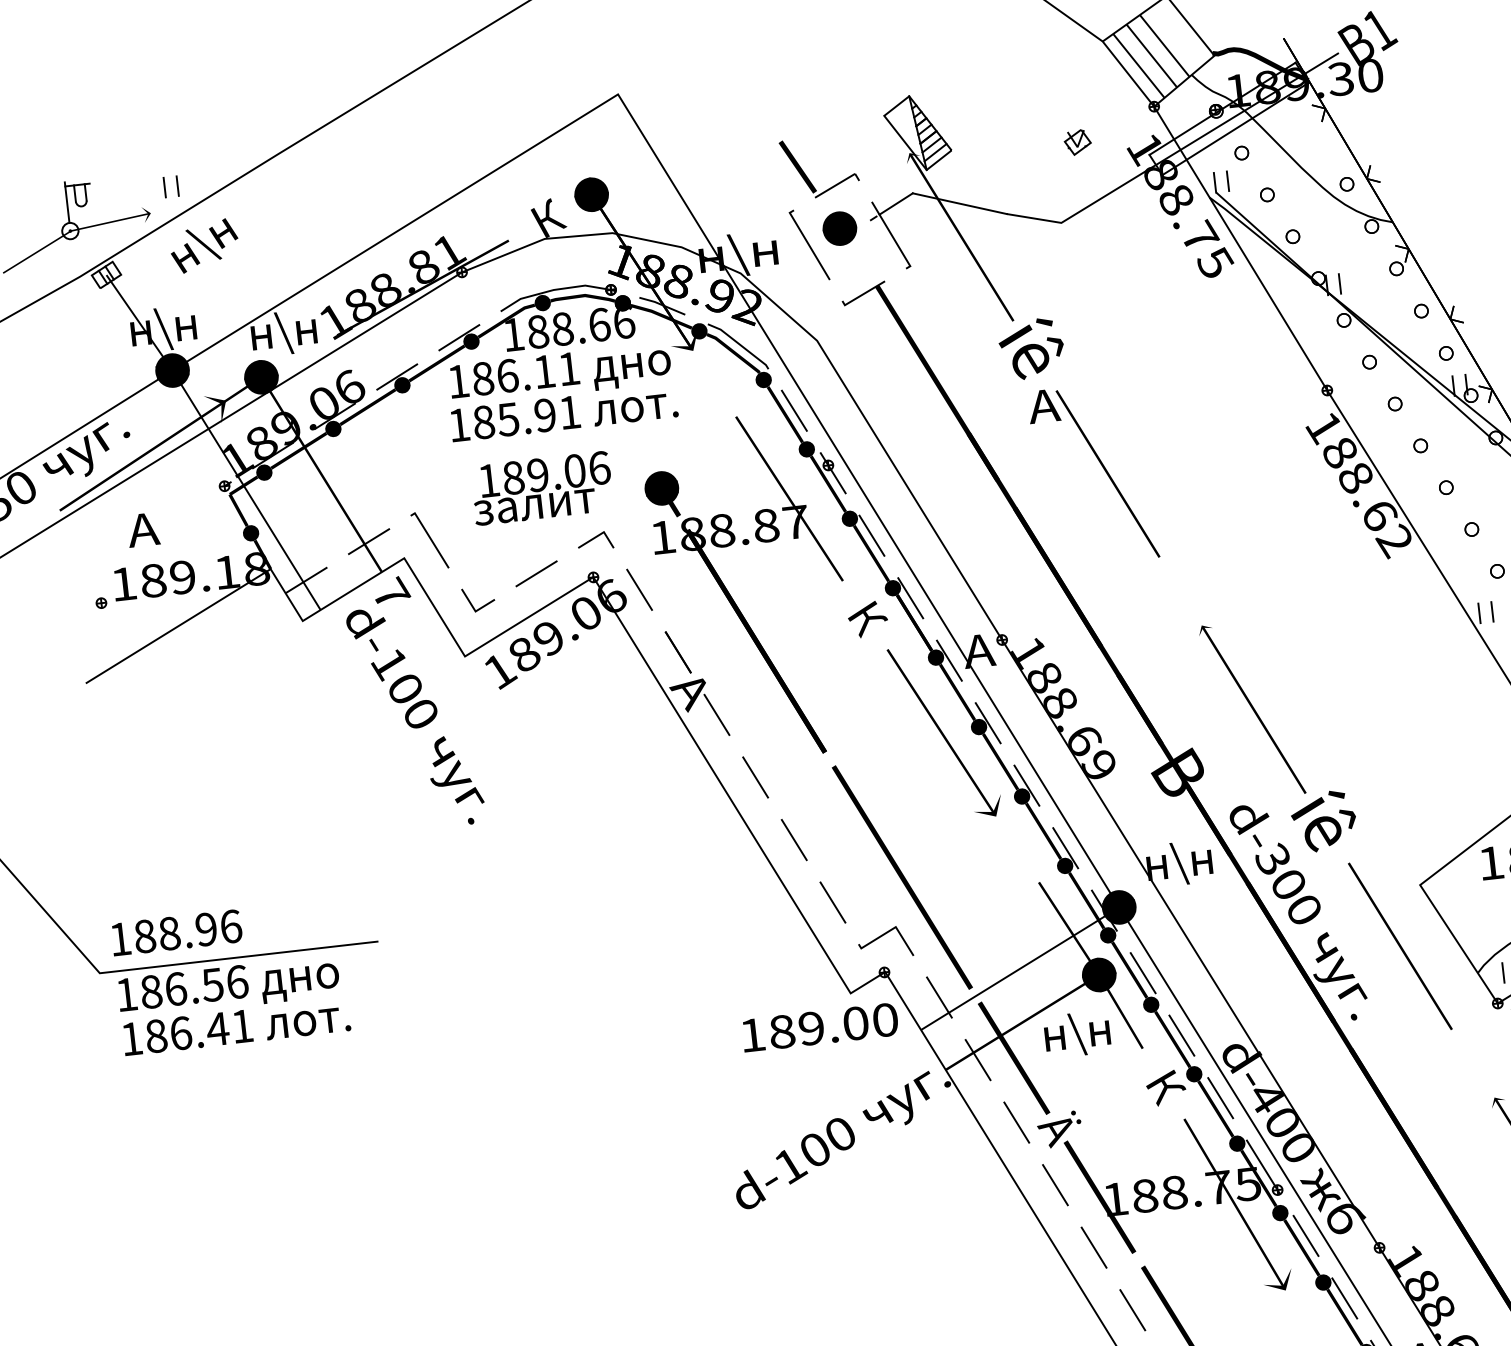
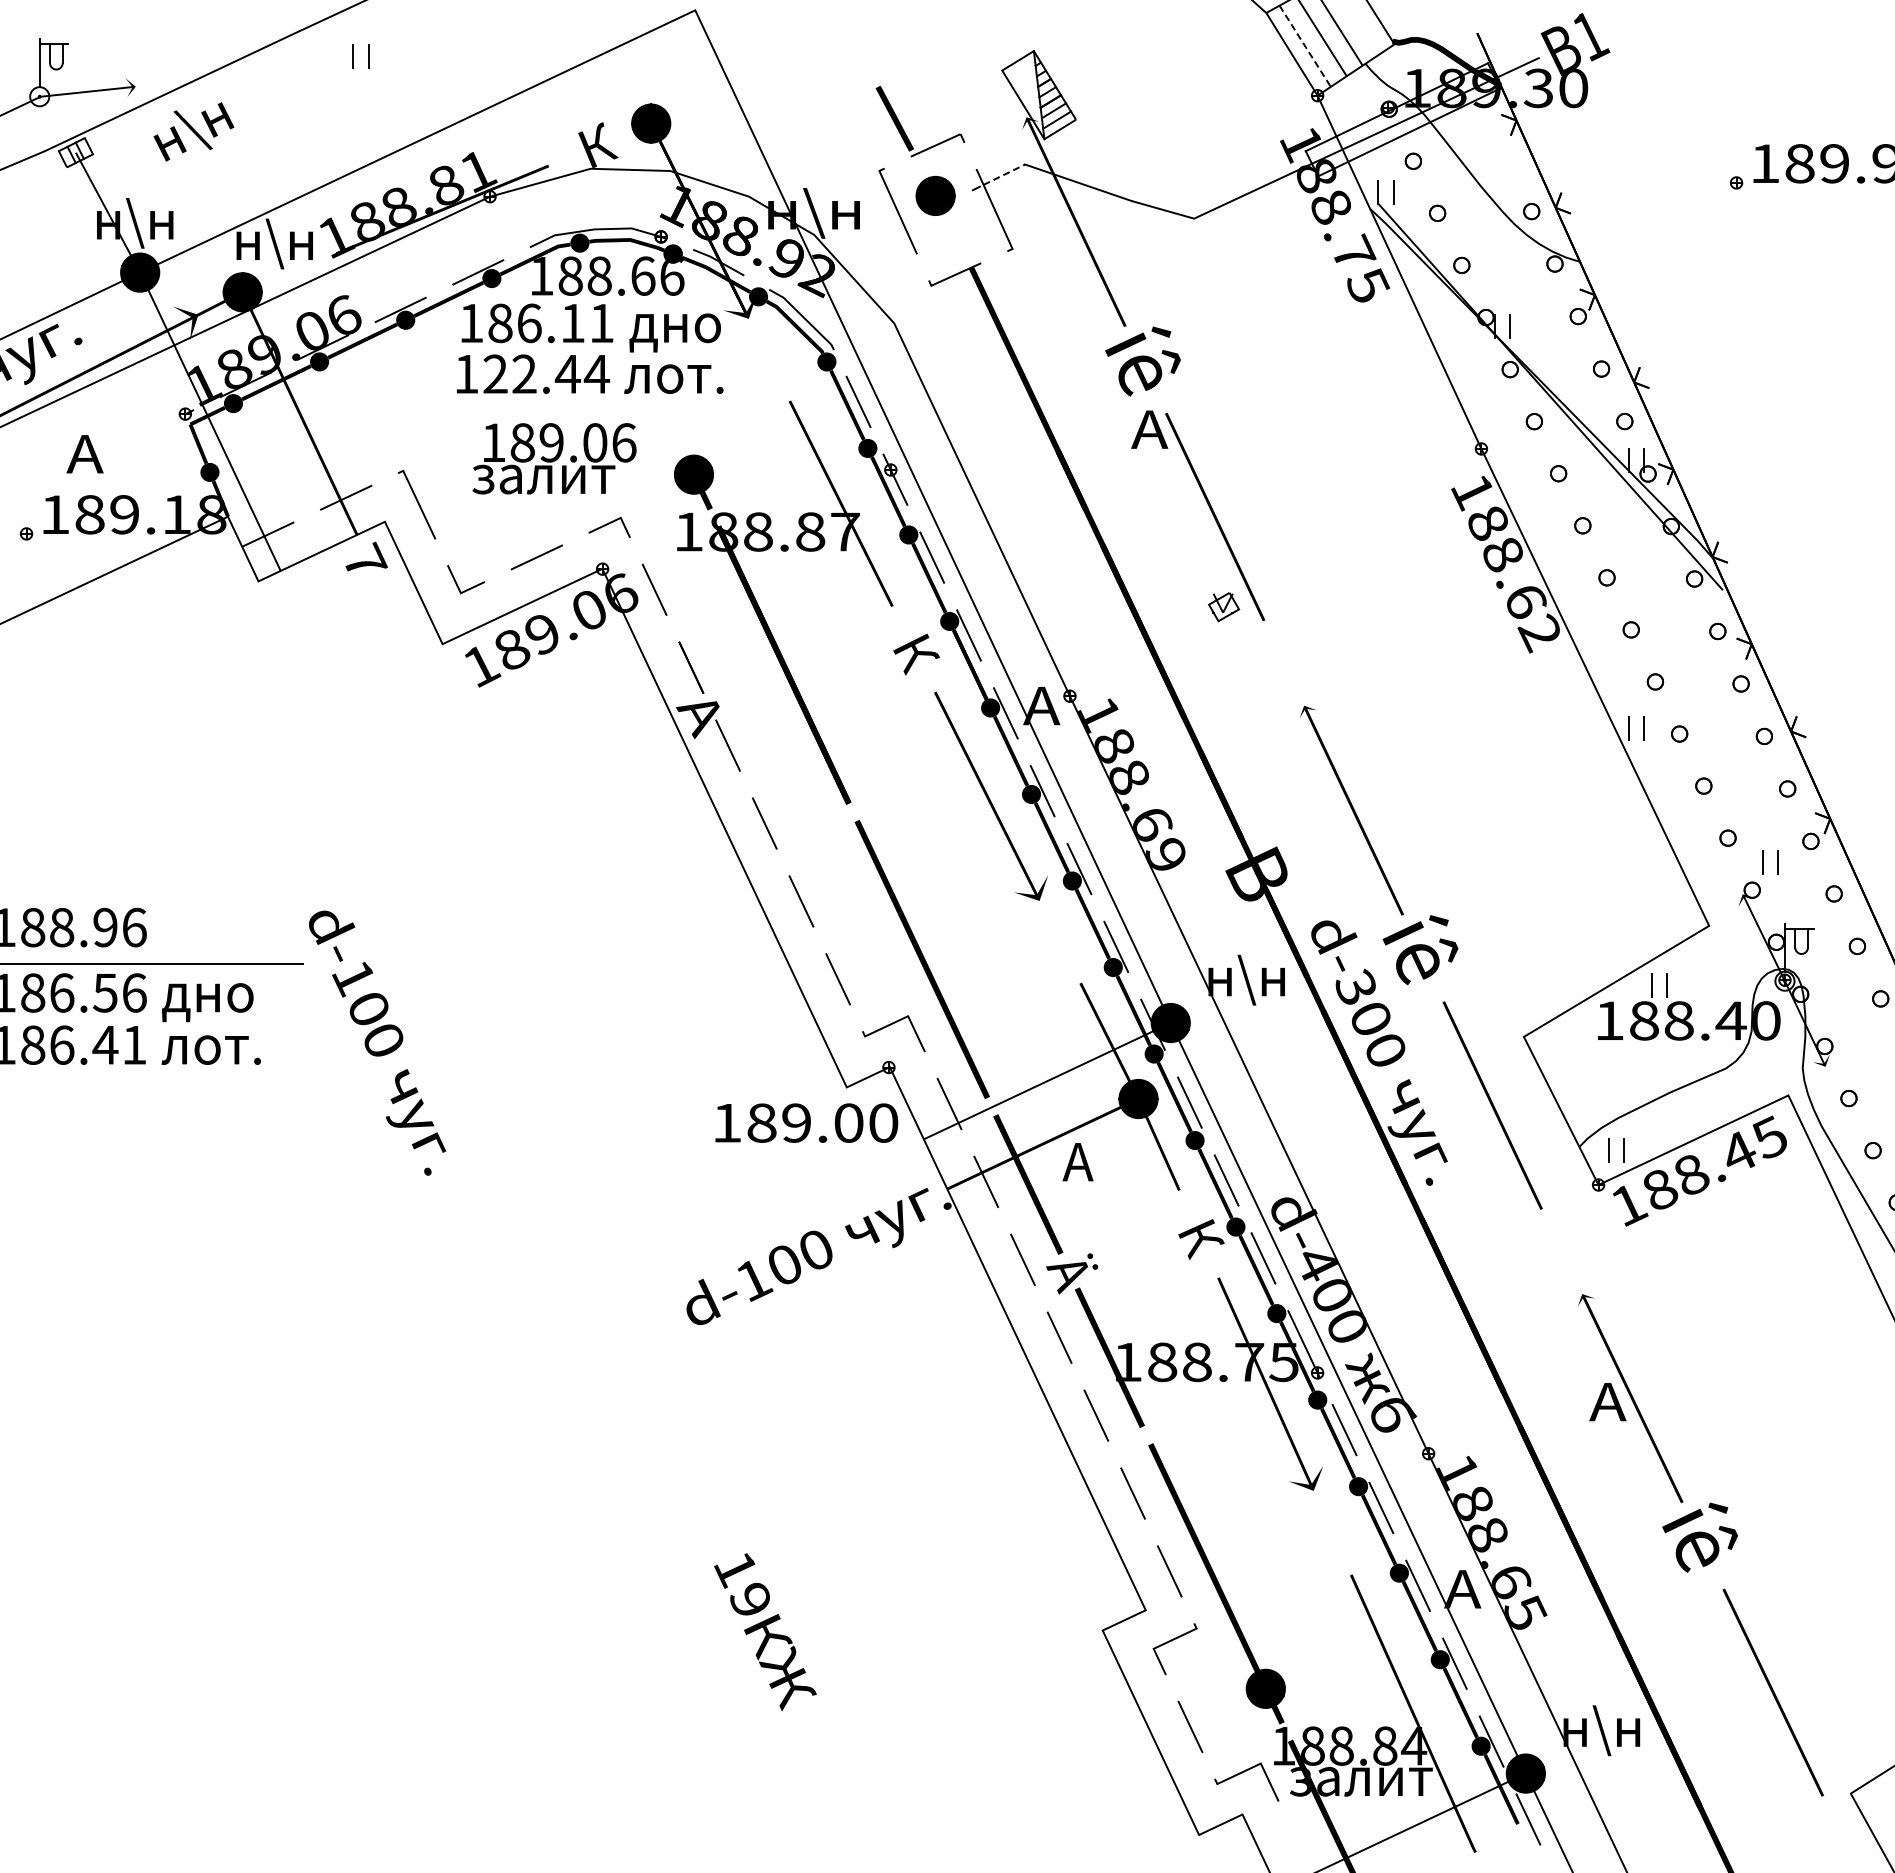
line: (1139, 66) -> (1305, 46), solid -> dashed
part: (1078, 142) -> (1224, 607), moved
part: (164, 187) -> (353, 56), moved
line: (896, 203) -> (1004, 174), solid -> dashed
text: (526, 416) -> (546, 373), 185.91 -> 122.44
text: (415, 716) -> (377, 1042), moved
text: (1075, 1034) -> (1102, 1164), н\н -> А

